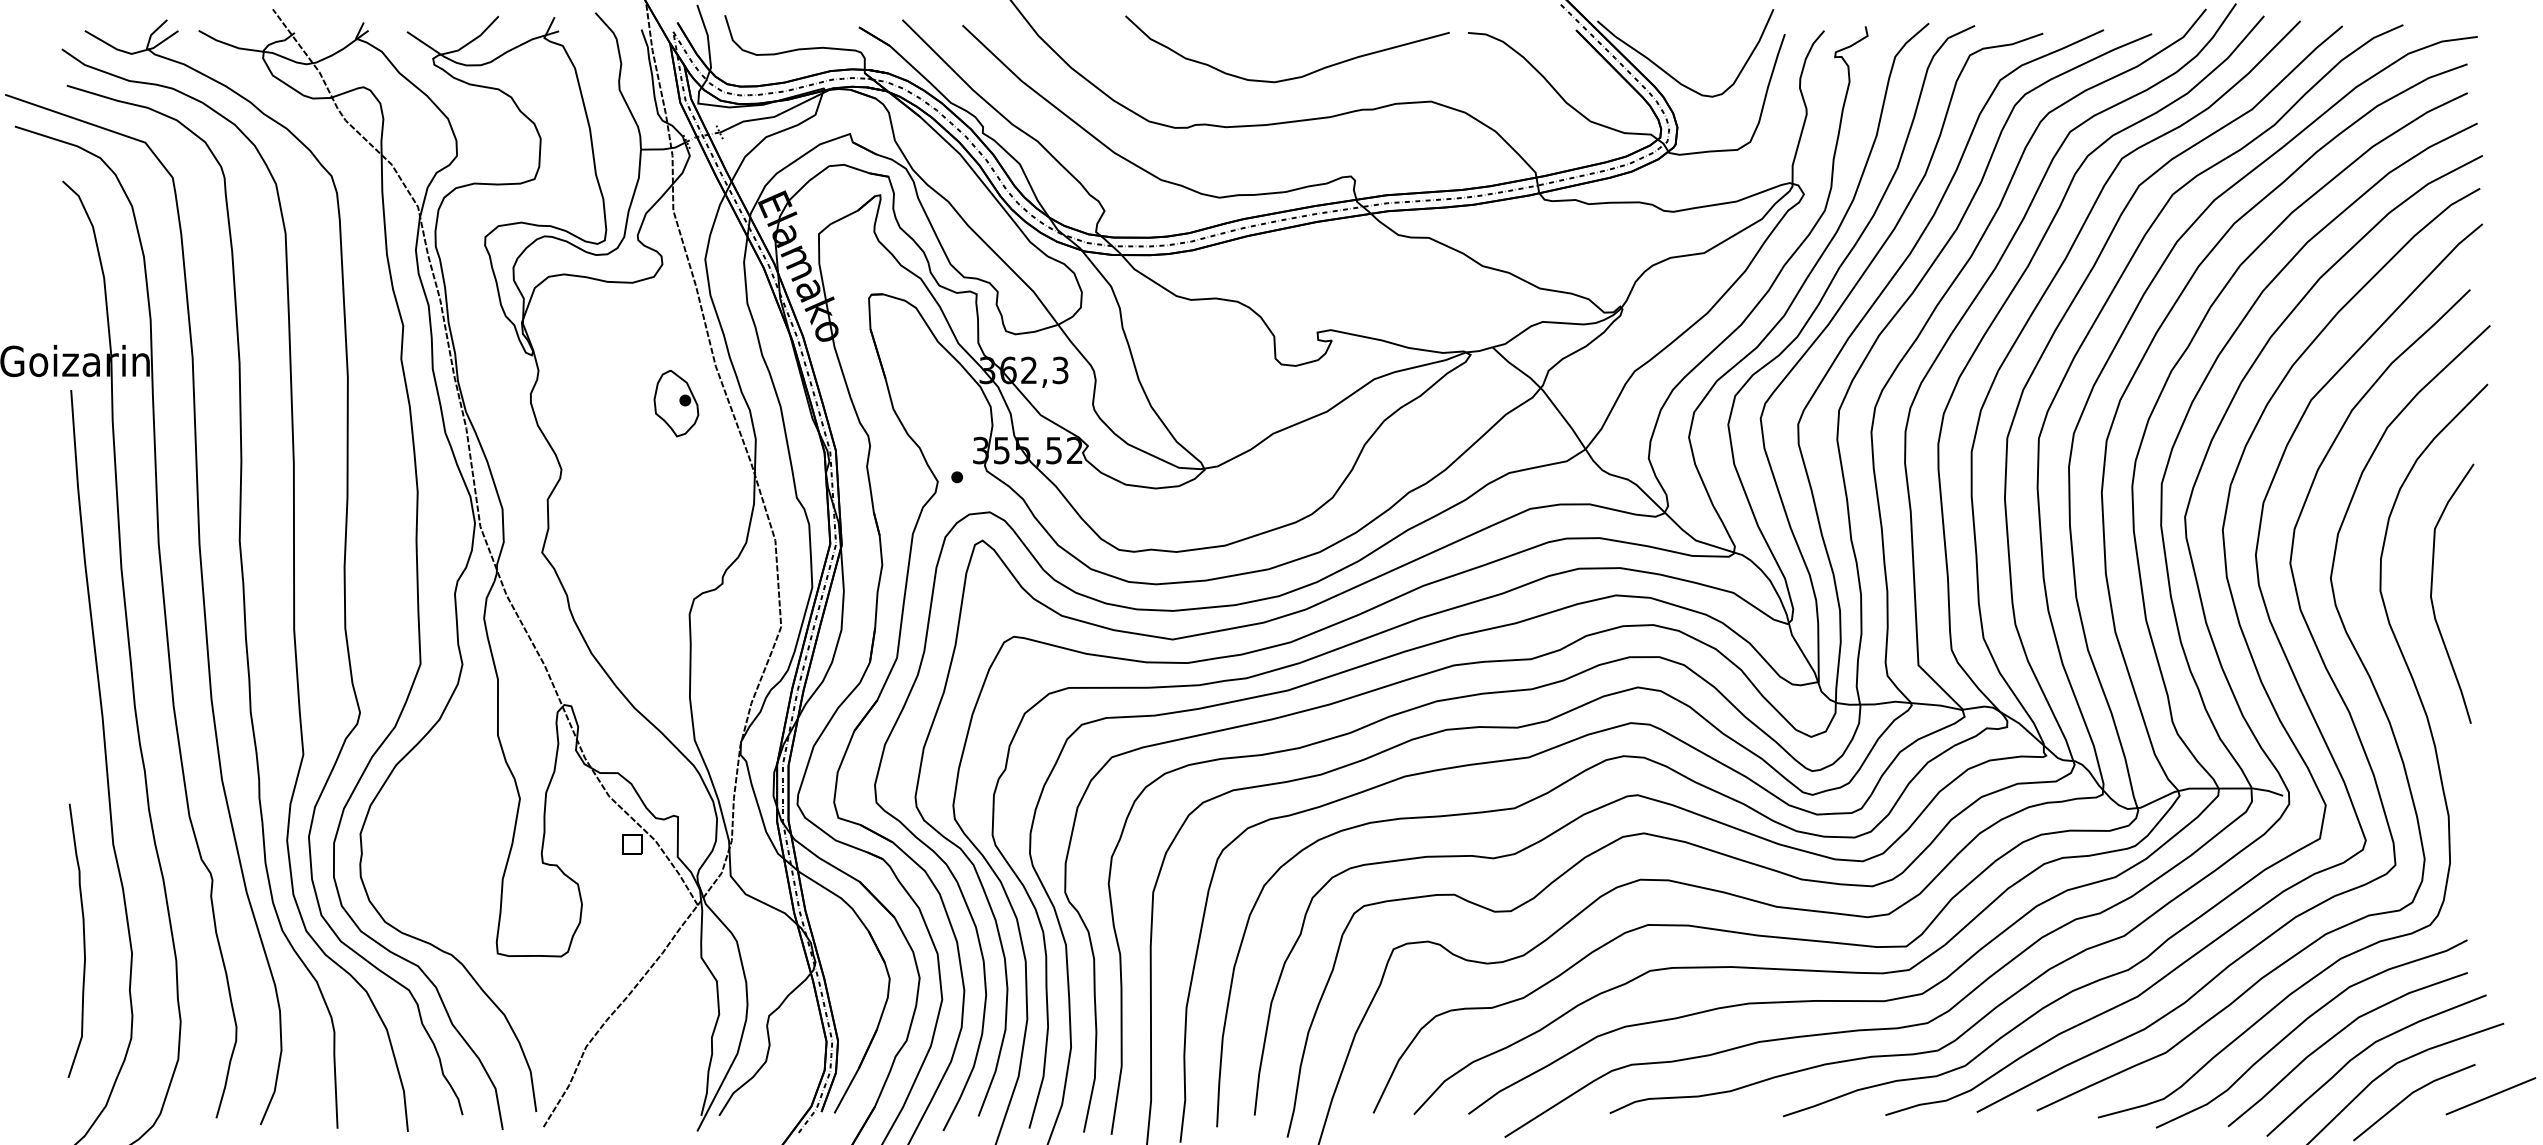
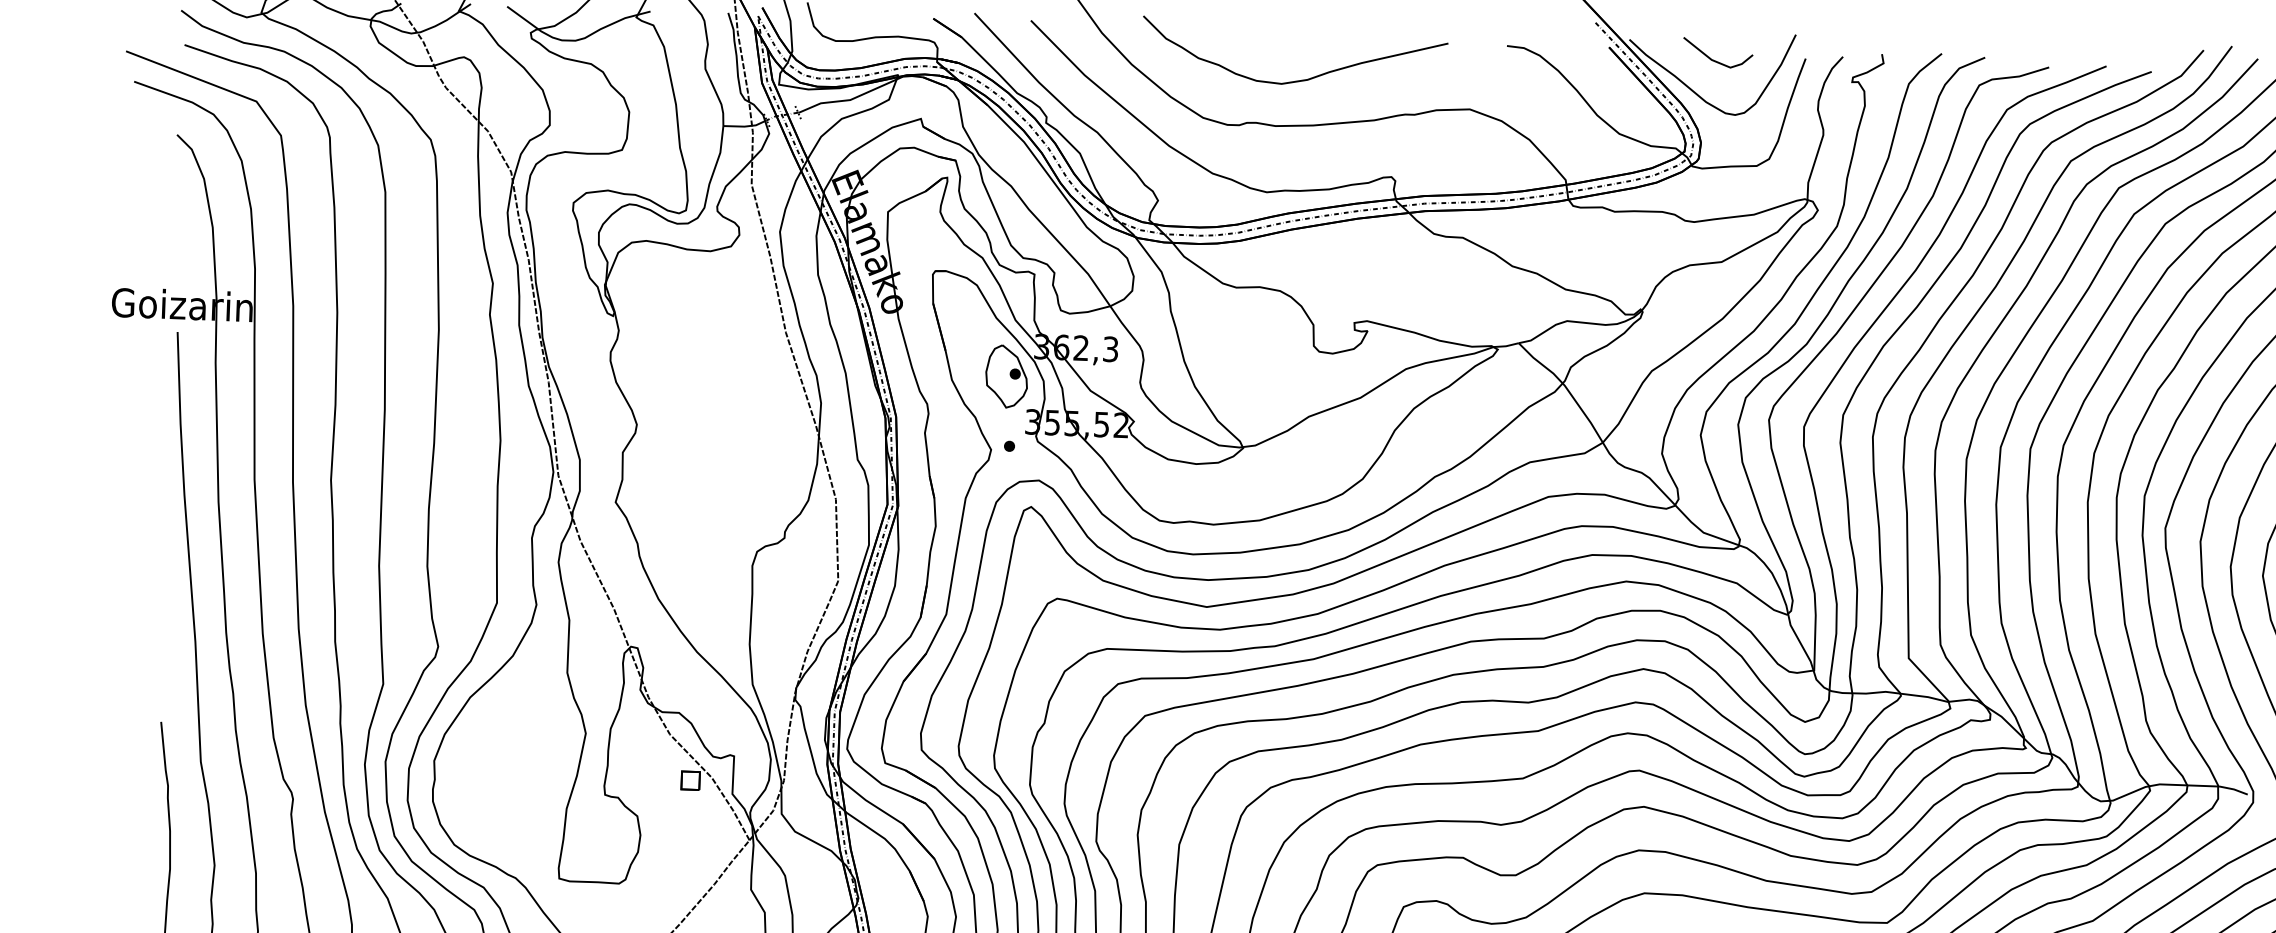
line: (1689, 39) -> (1715, 60), added
curve: (1292, 77) -> (1298, 80), moved
part: (676, 403) -> (1006, 376), moved

